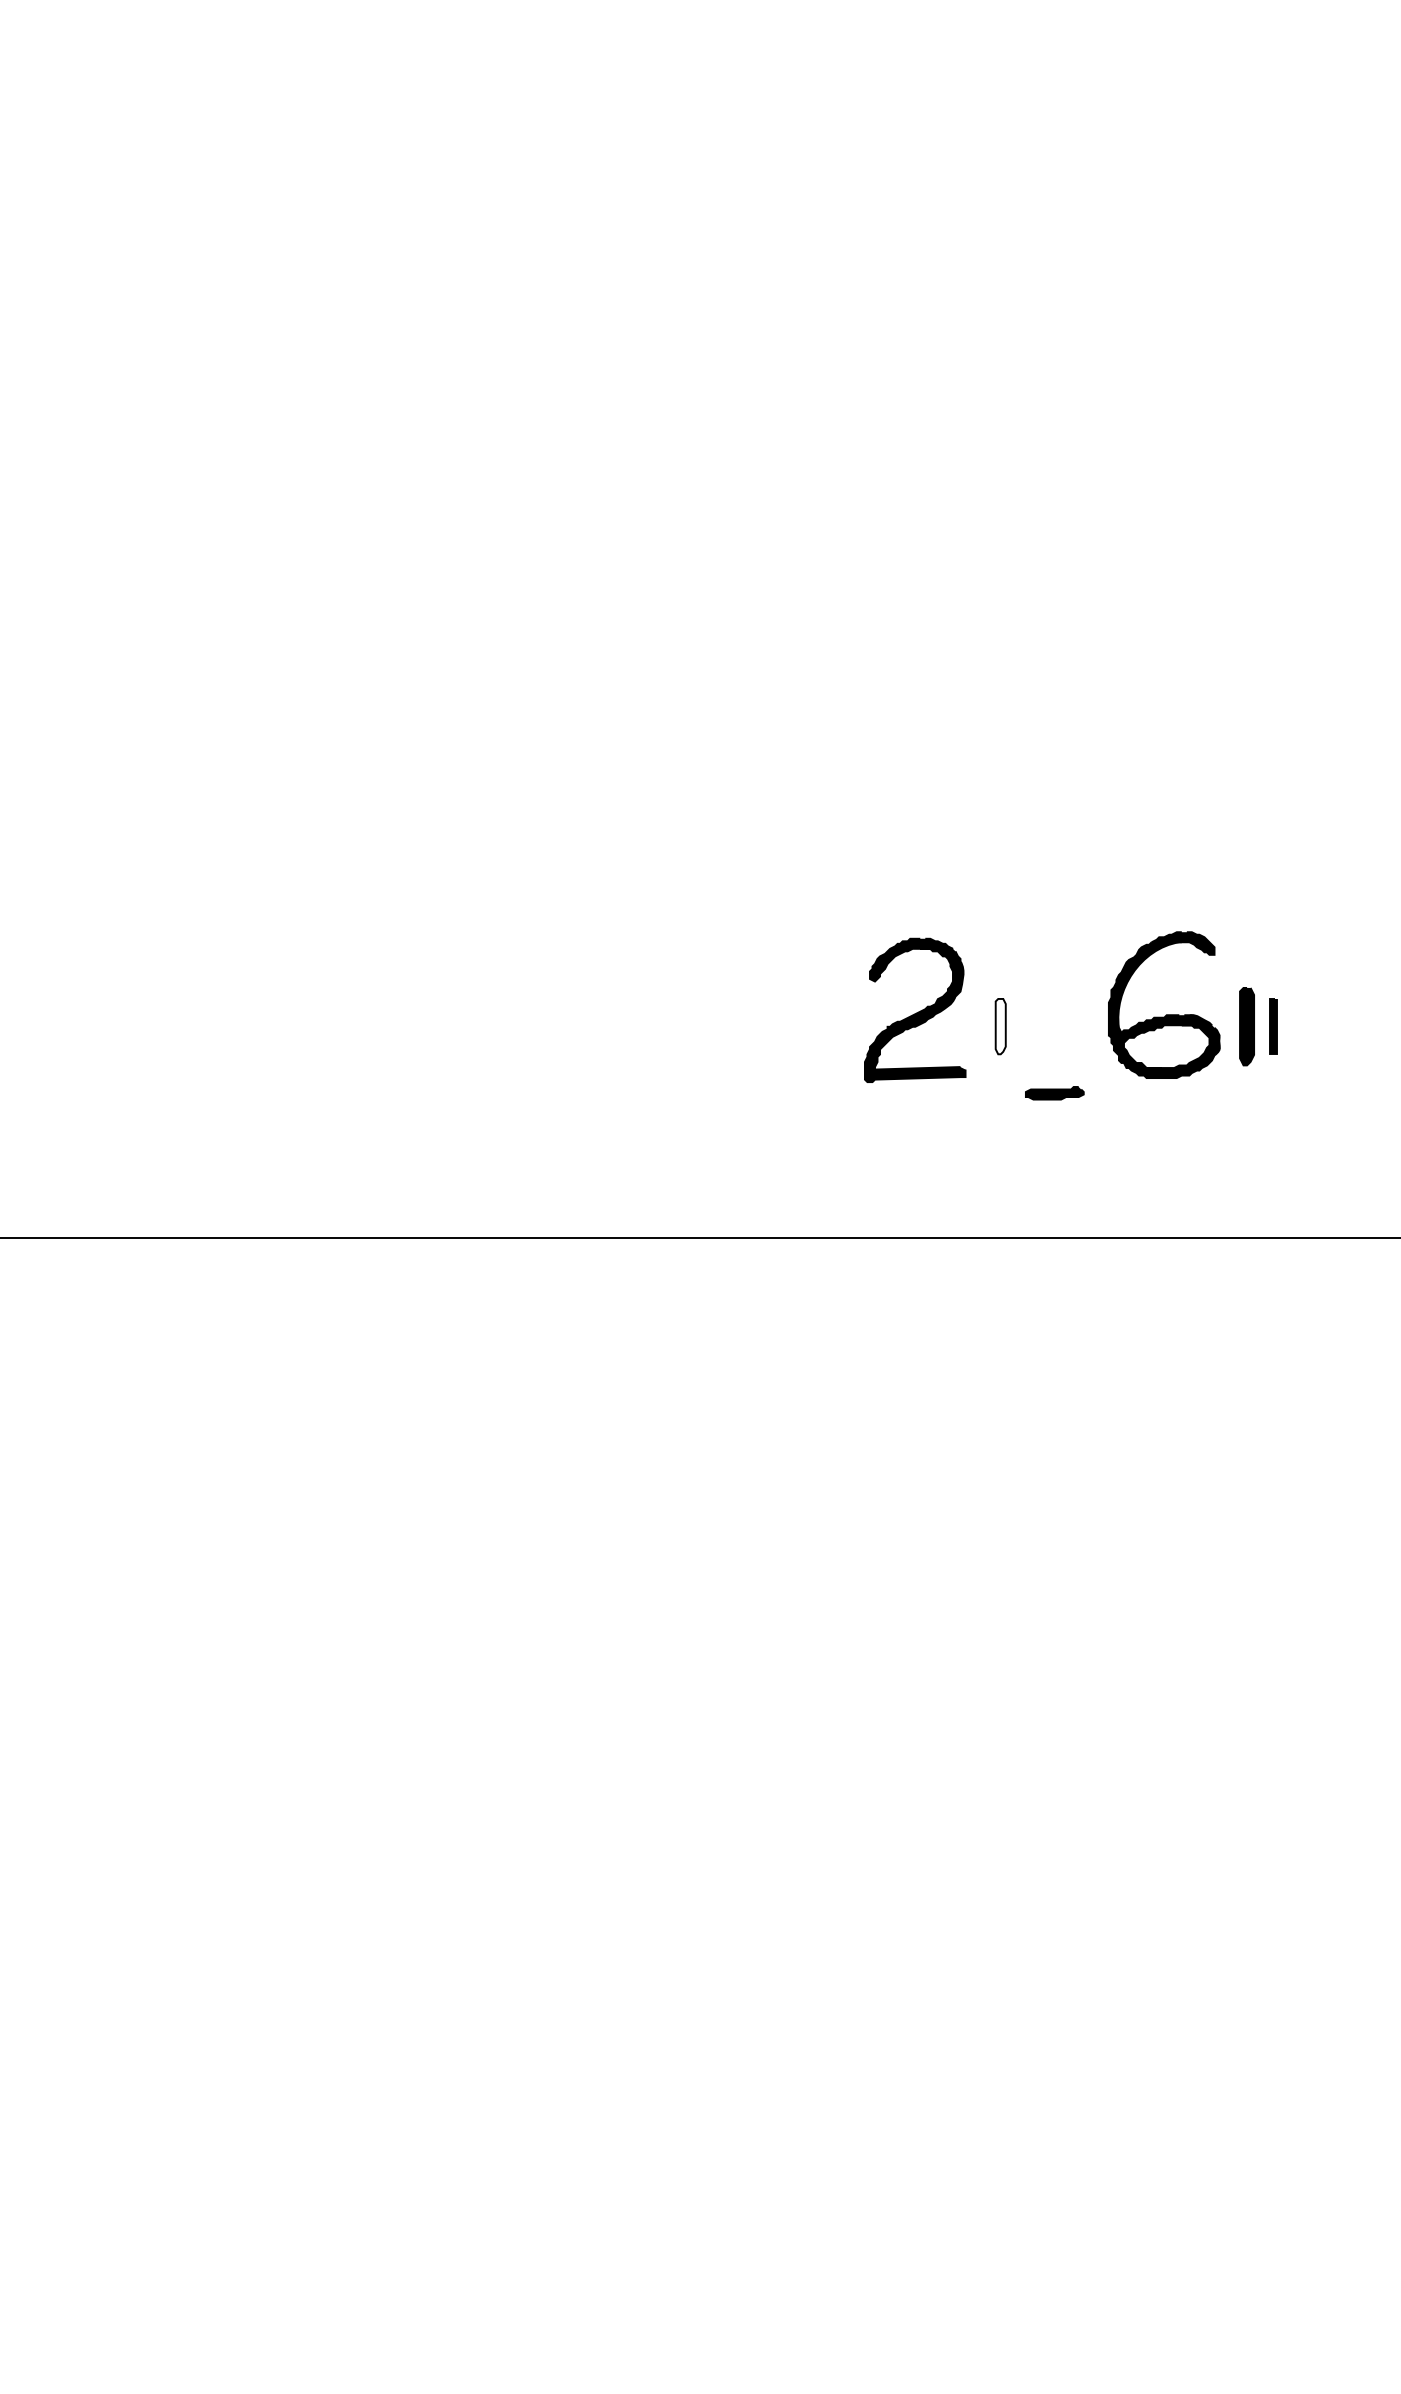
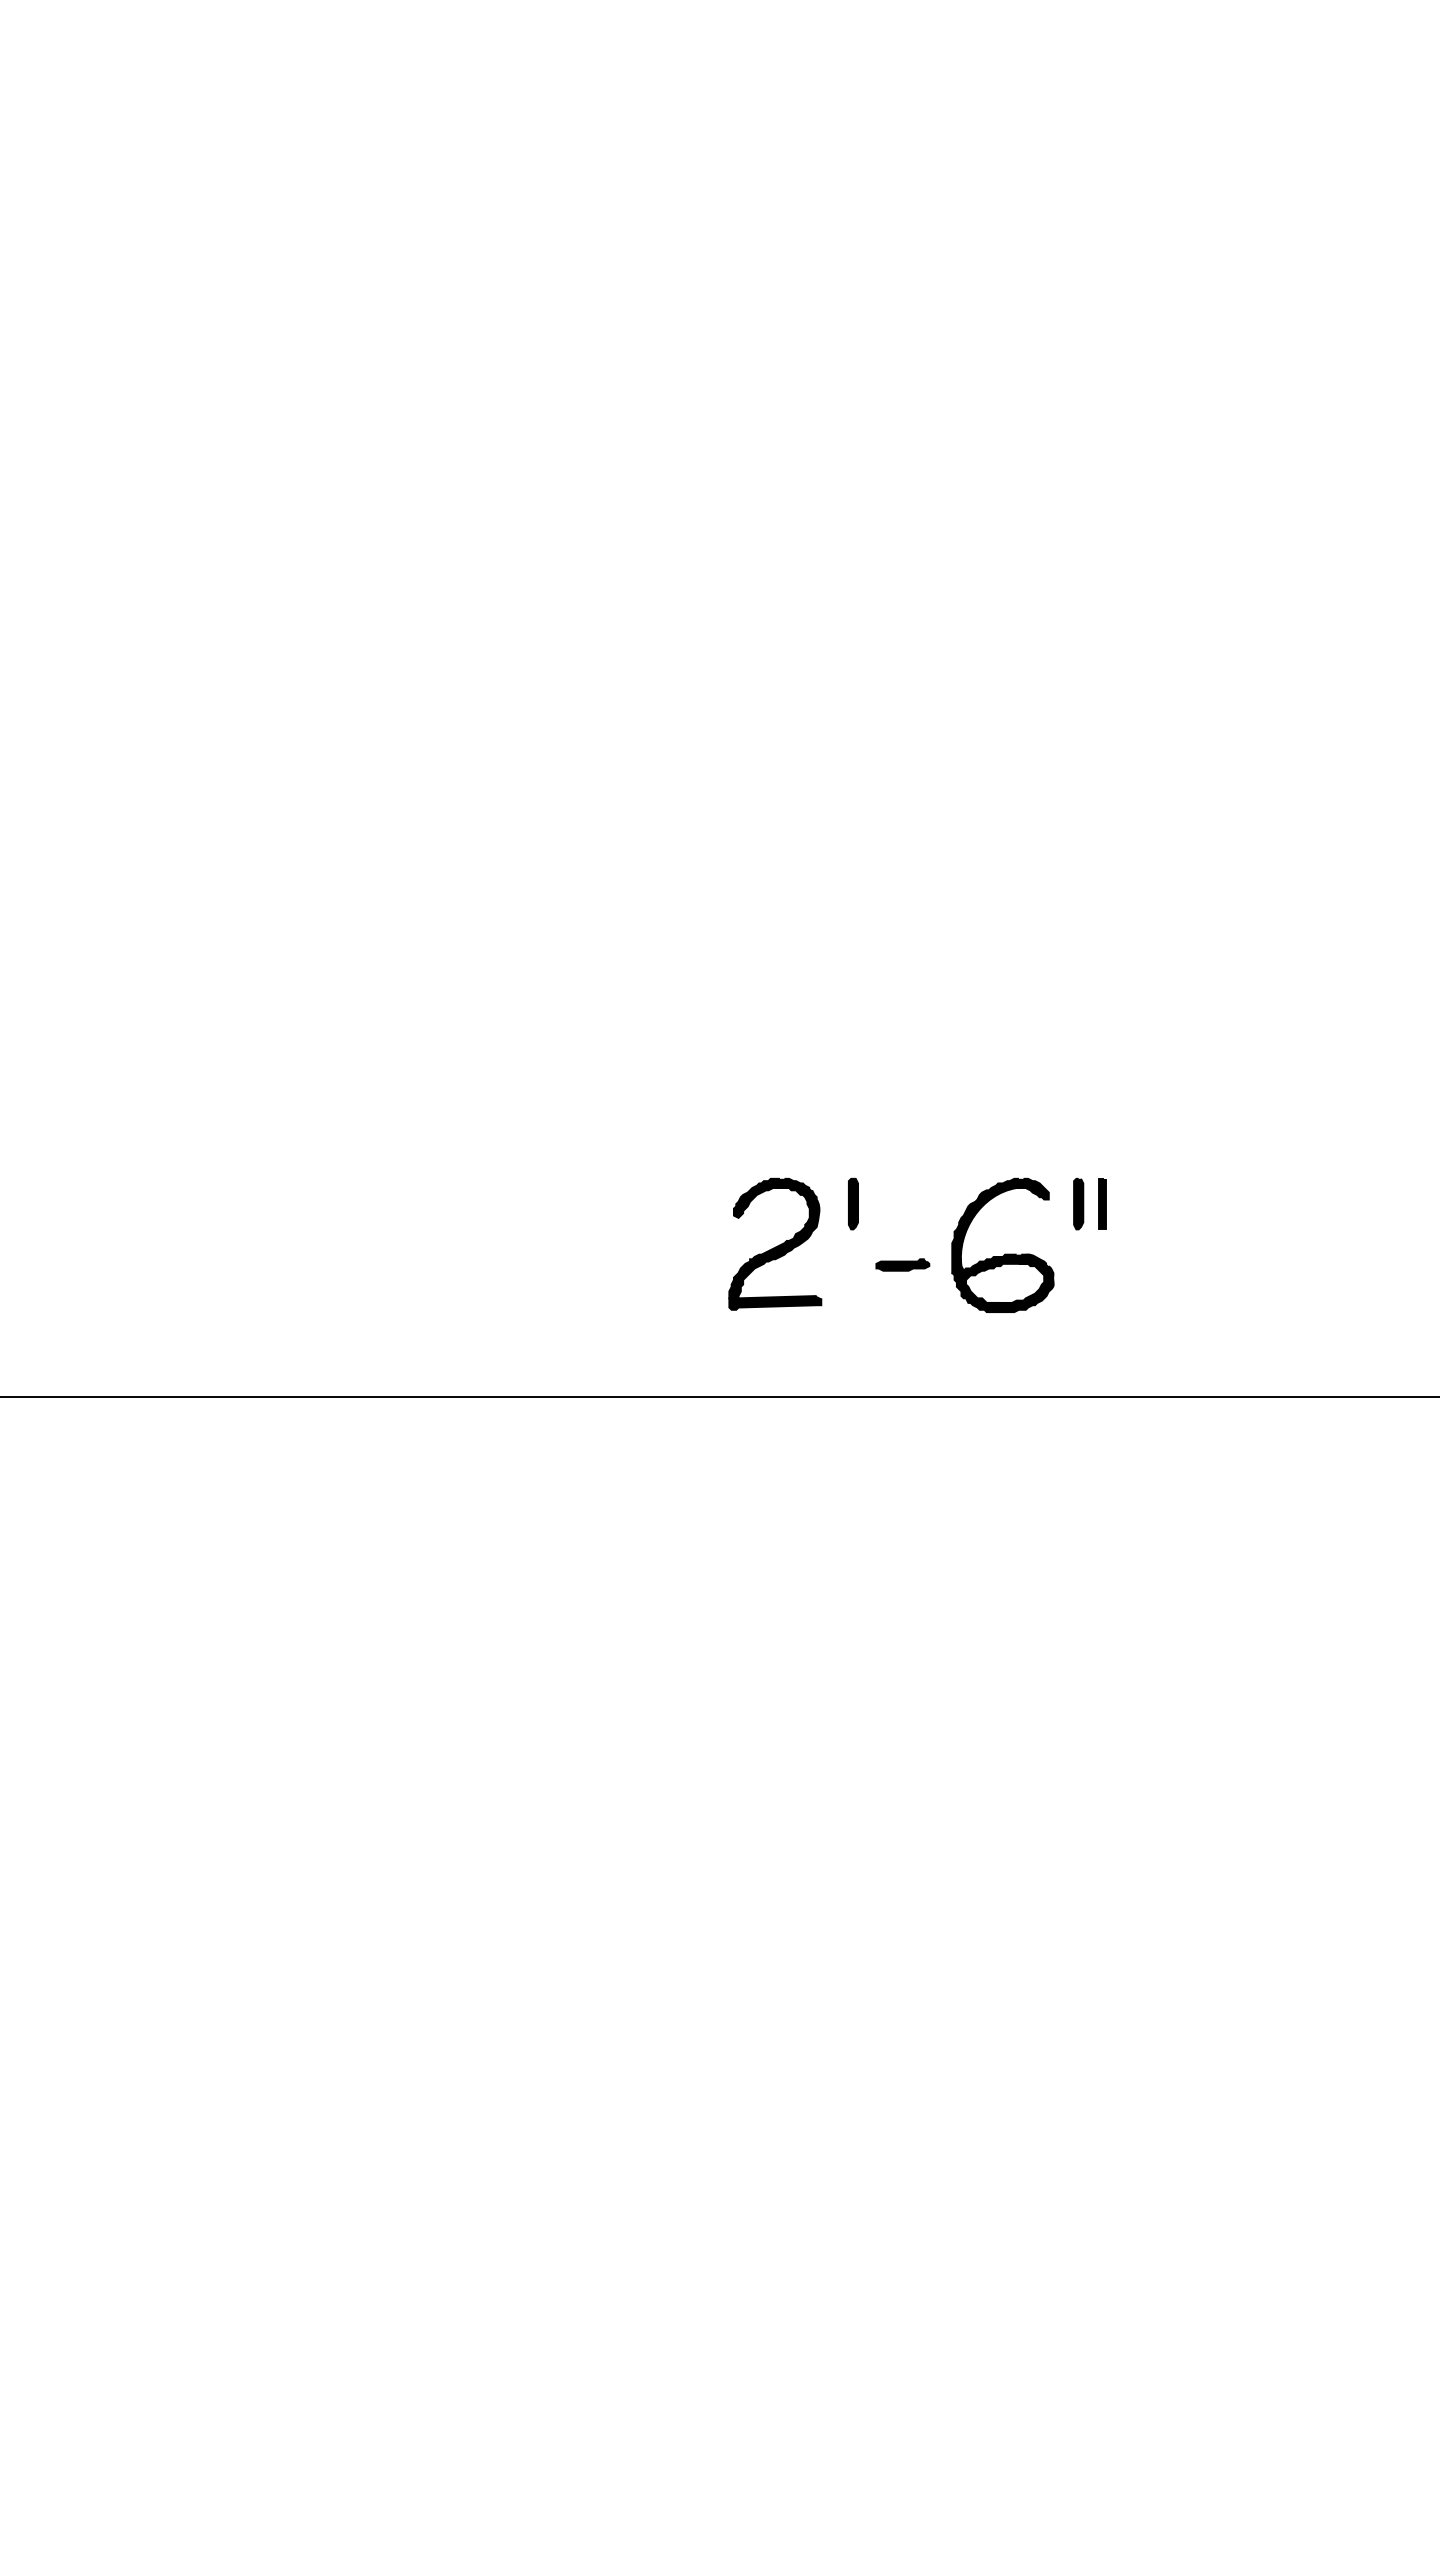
part: (915, 1009) -> (775, 1243), moved
part: (1167, 1013) -> (1005, 1253), moved
fill: (1000, 1025) -> (853, 1203), added
part: (1247, 1025) -> (1078, 1203), size x0.71

